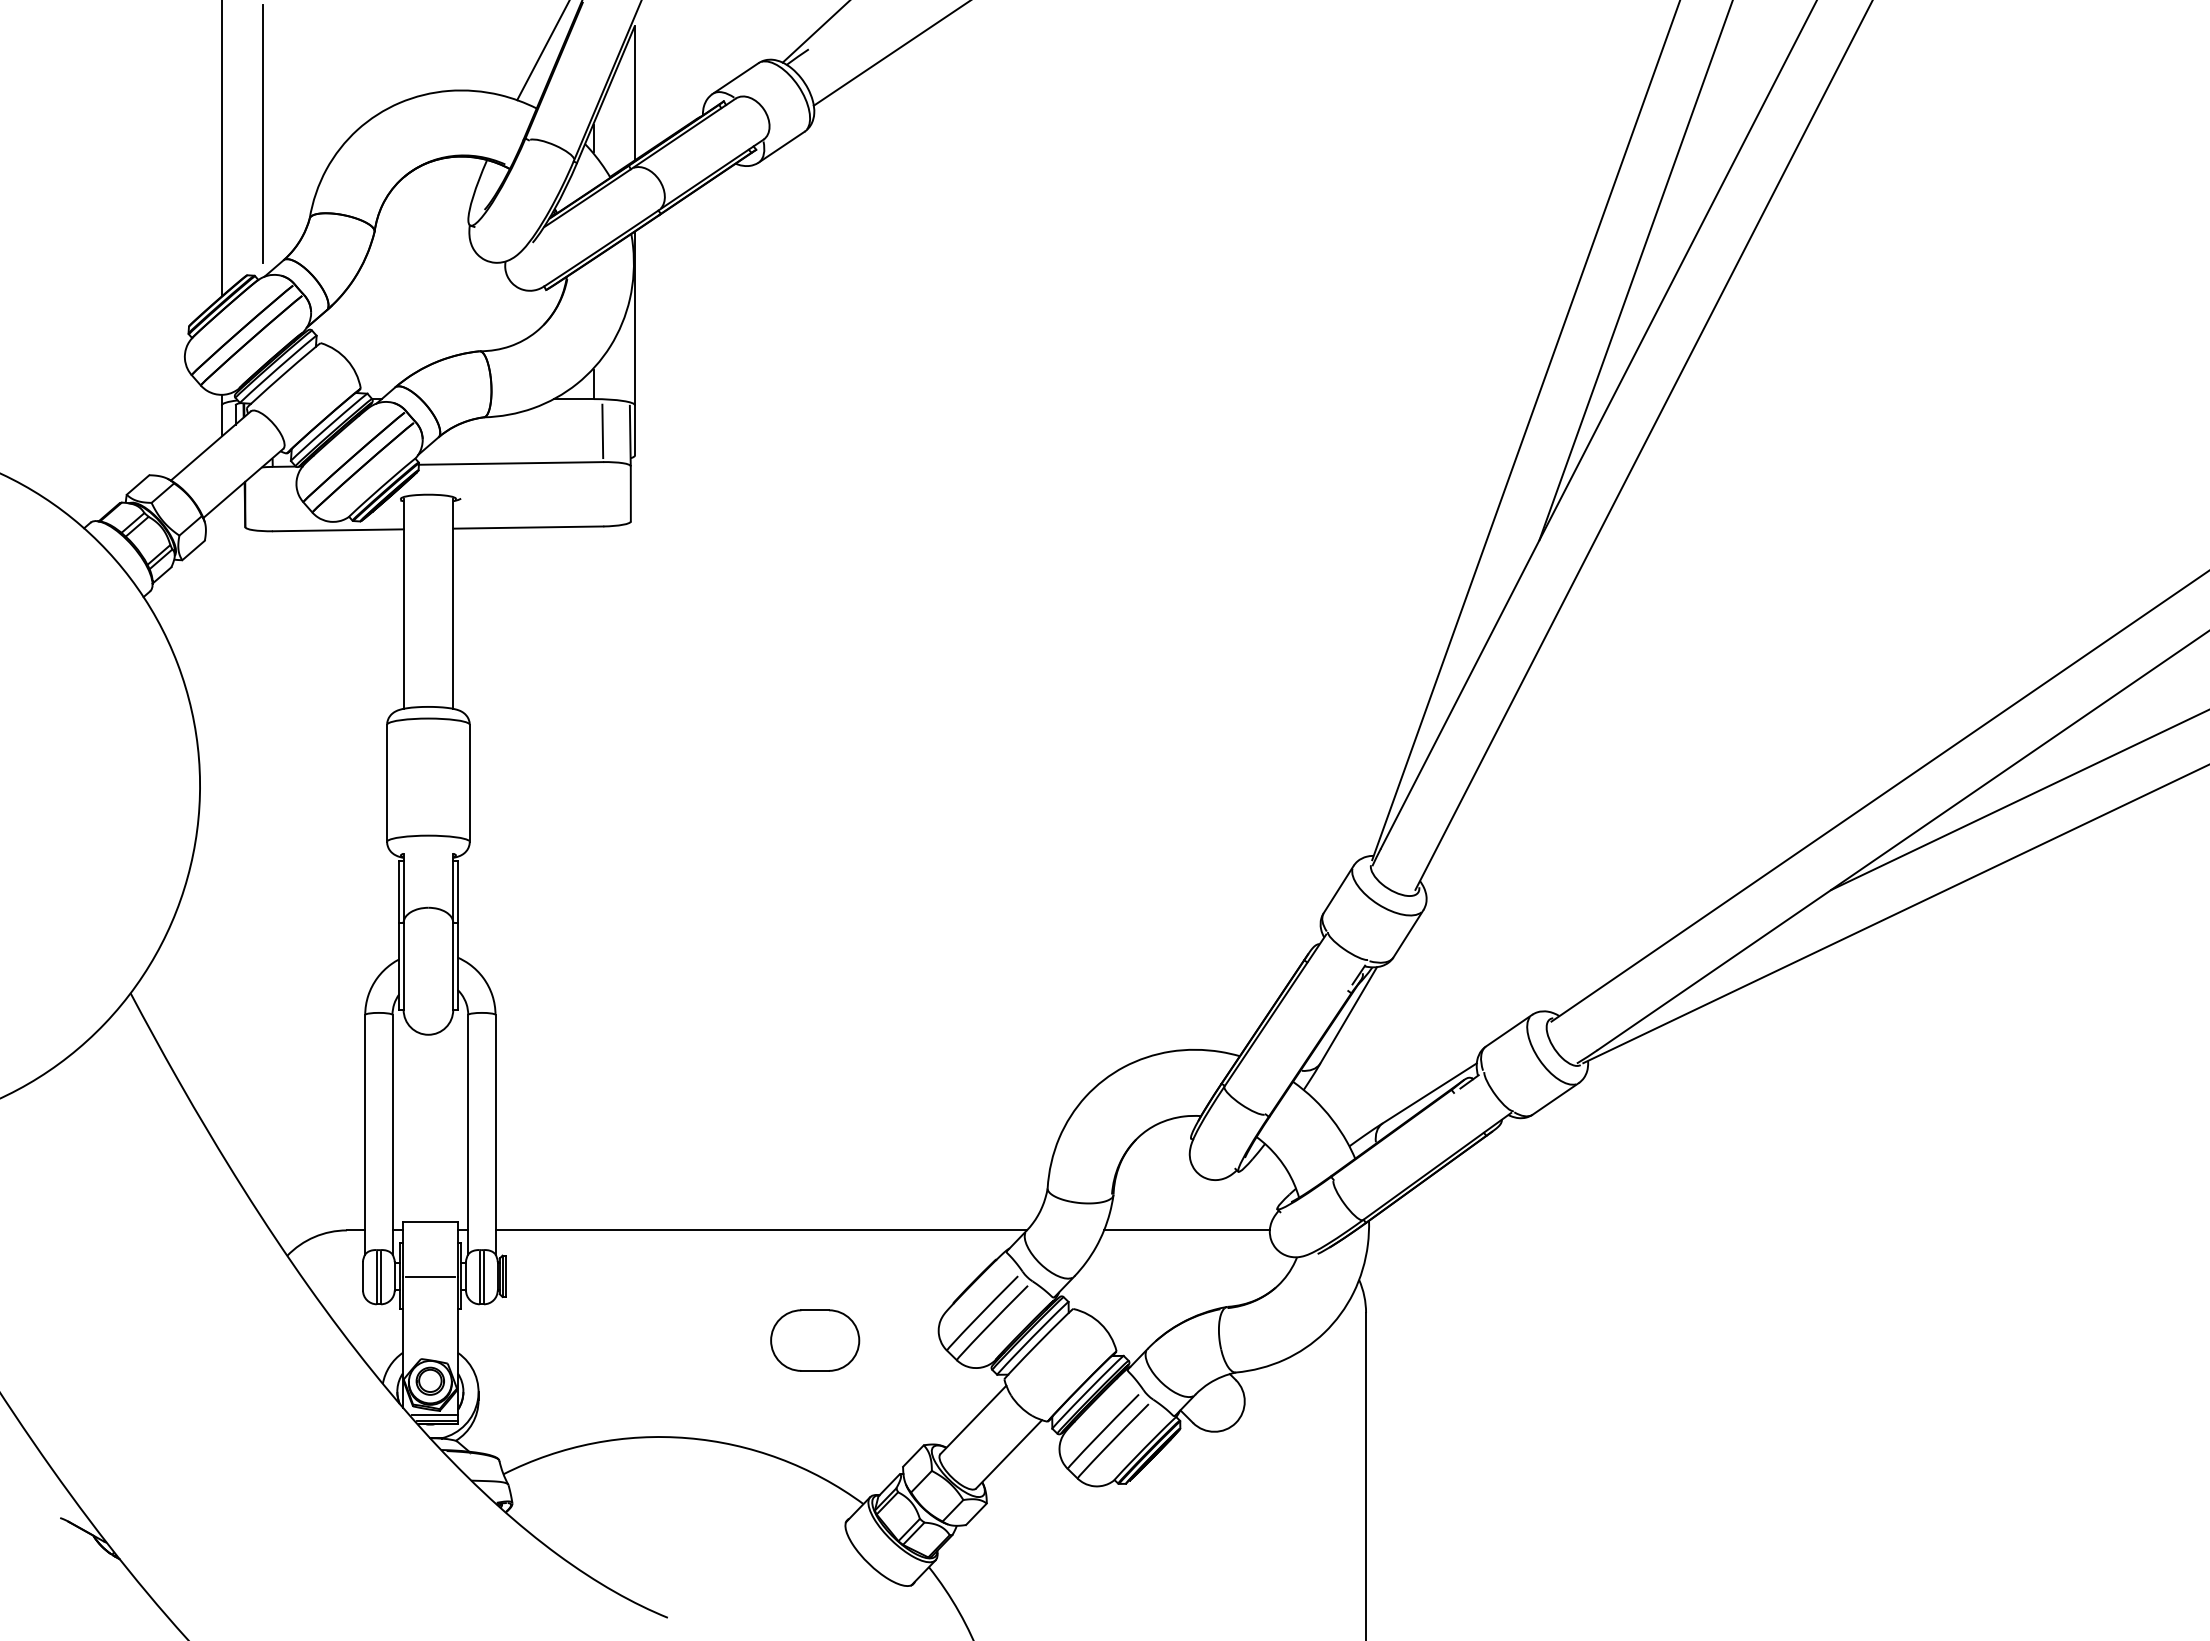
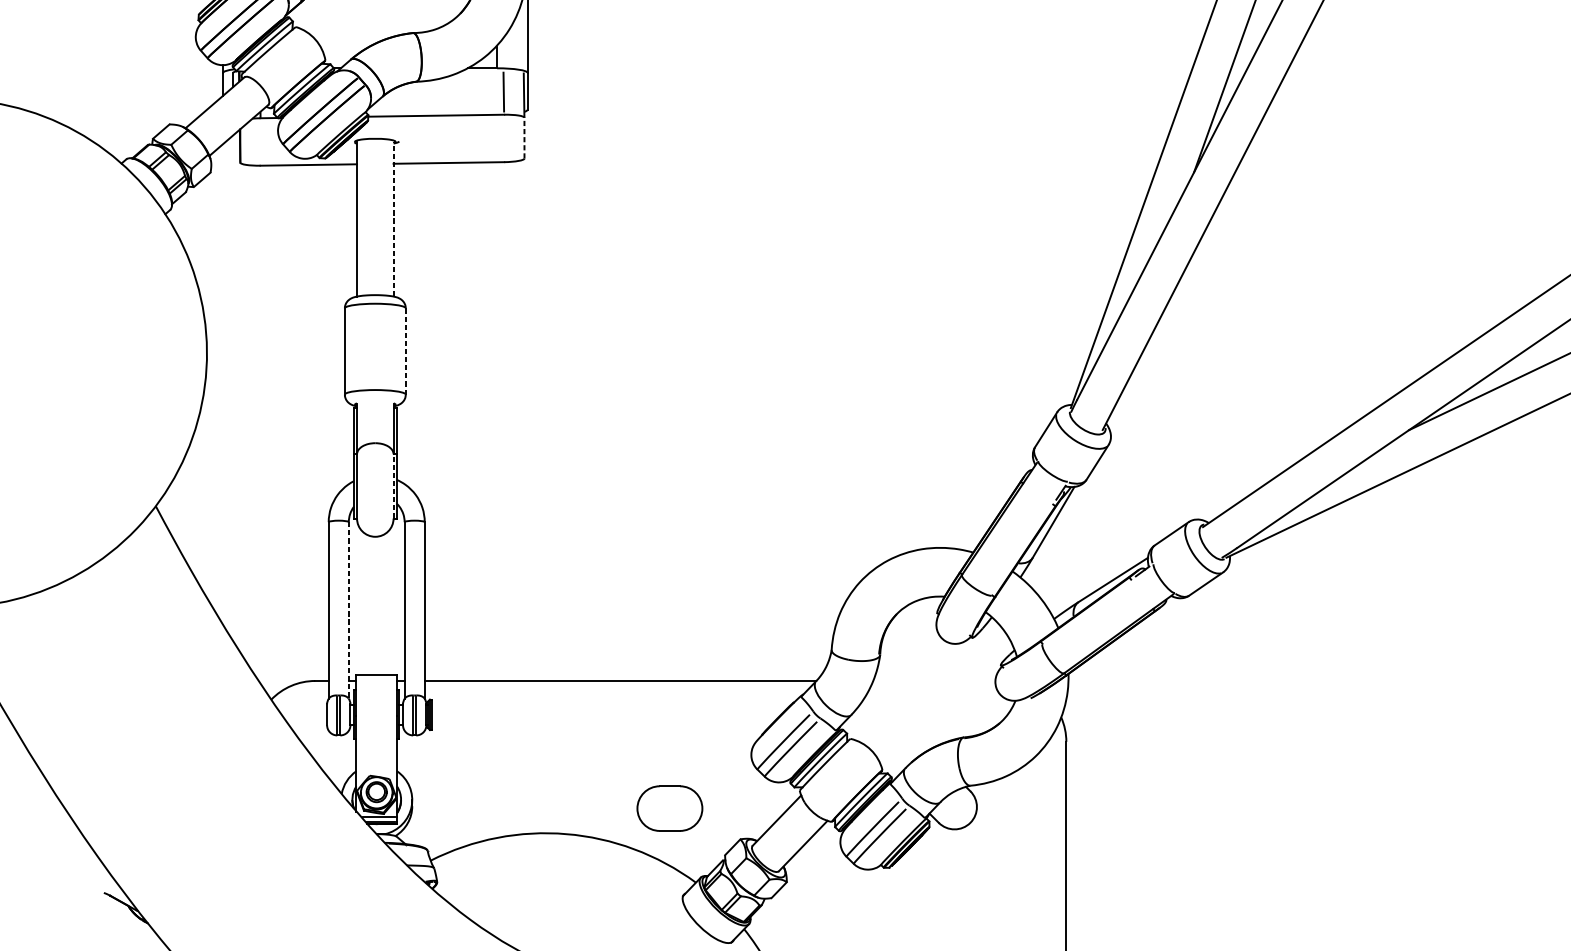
line: (630, 493) -> (524, 137), solid -> dashed
line: (453, 603) -> (393, 218), solid -> dashed
line: (469, 783) -> (405, 351), solid -> dashed
line: (453, 966) -> (393, 486), solid -> dashed
line: (392, 1134) -> (348, 610), solid -> dashed
line: (1186, 1230) -> (934, 681), removed
line: (430, 1277) -> (376, 715), removed
part: (815, 1340) -> (670, 808), moved

